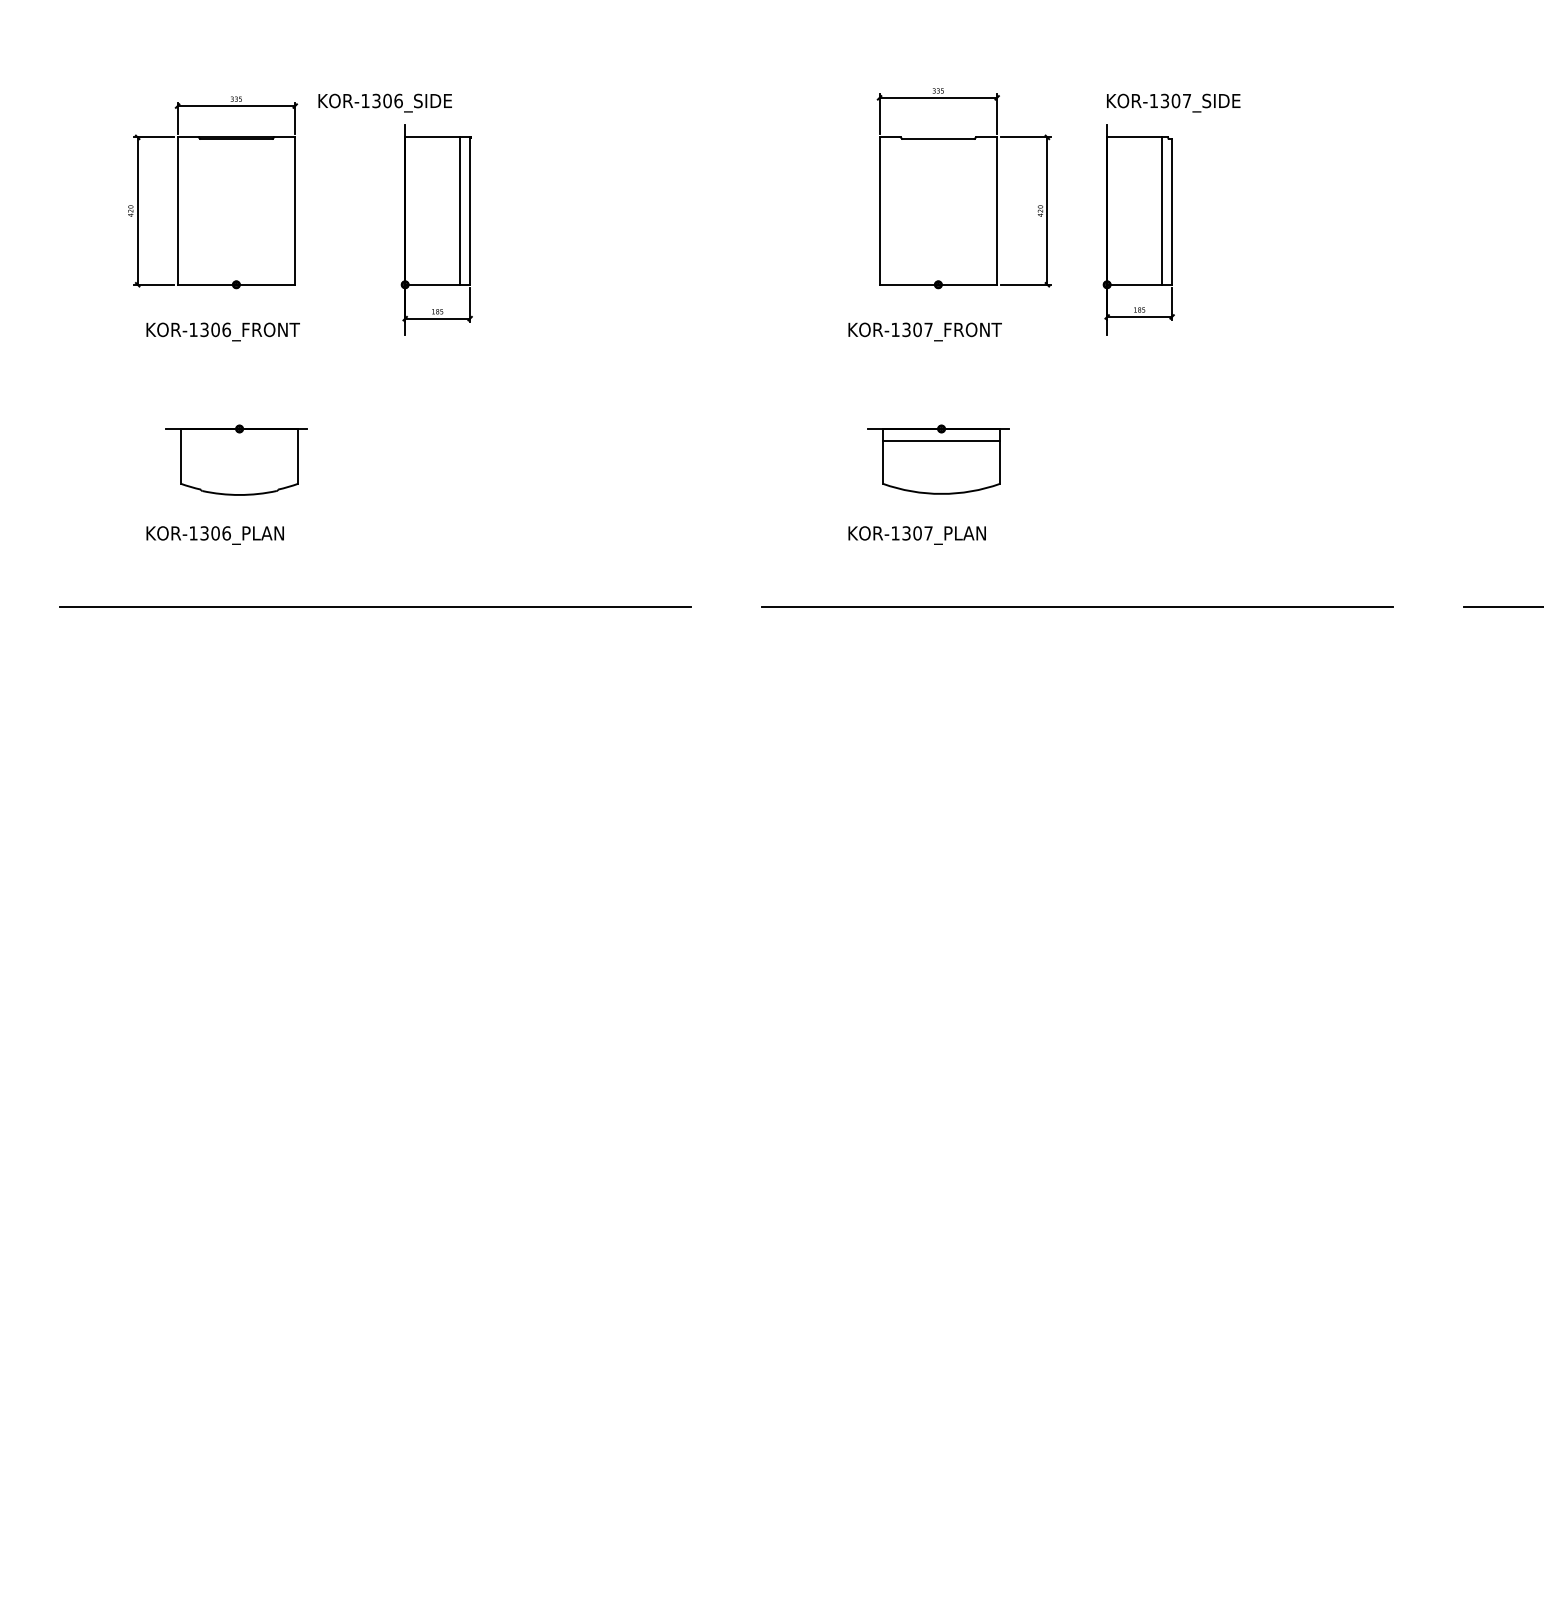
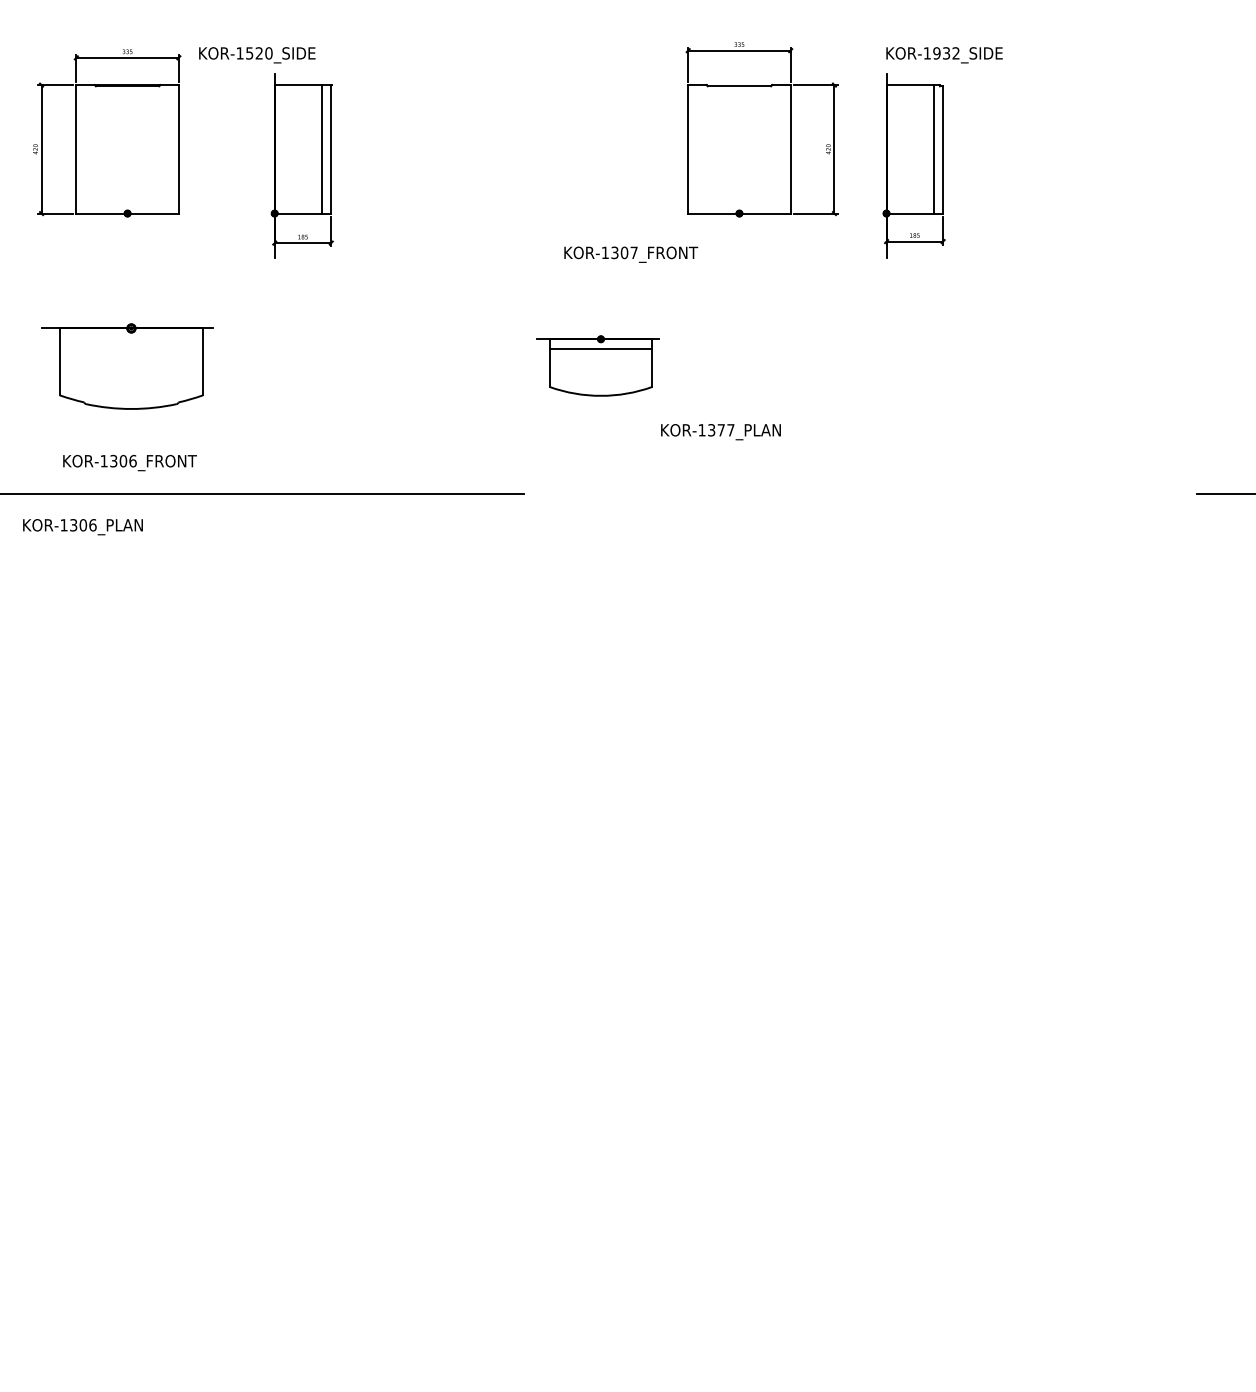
text: (387, 100) -> (259, 52), KOR-1306_SIDE -> KOR-1520_SIDE
text: (1175, 100) -> (946, 52), KOR-1307_SIDE -> KOR-1932_SIDE
text: (222, 331) -> (129, 462), moved
text: (924, 331) -> (630, 254), moved
part: (236, 459) -> (127, 365), size x1.4
part: (938, 459) -> (598, 365), moved
text: (917, 533) -> (721, 430), KOR-1307_PLAN -> KOR-1377_PLAN
text: (214, 535) -> (82, 527), moved
line: (1077, 606) -> (860, 493), removed

